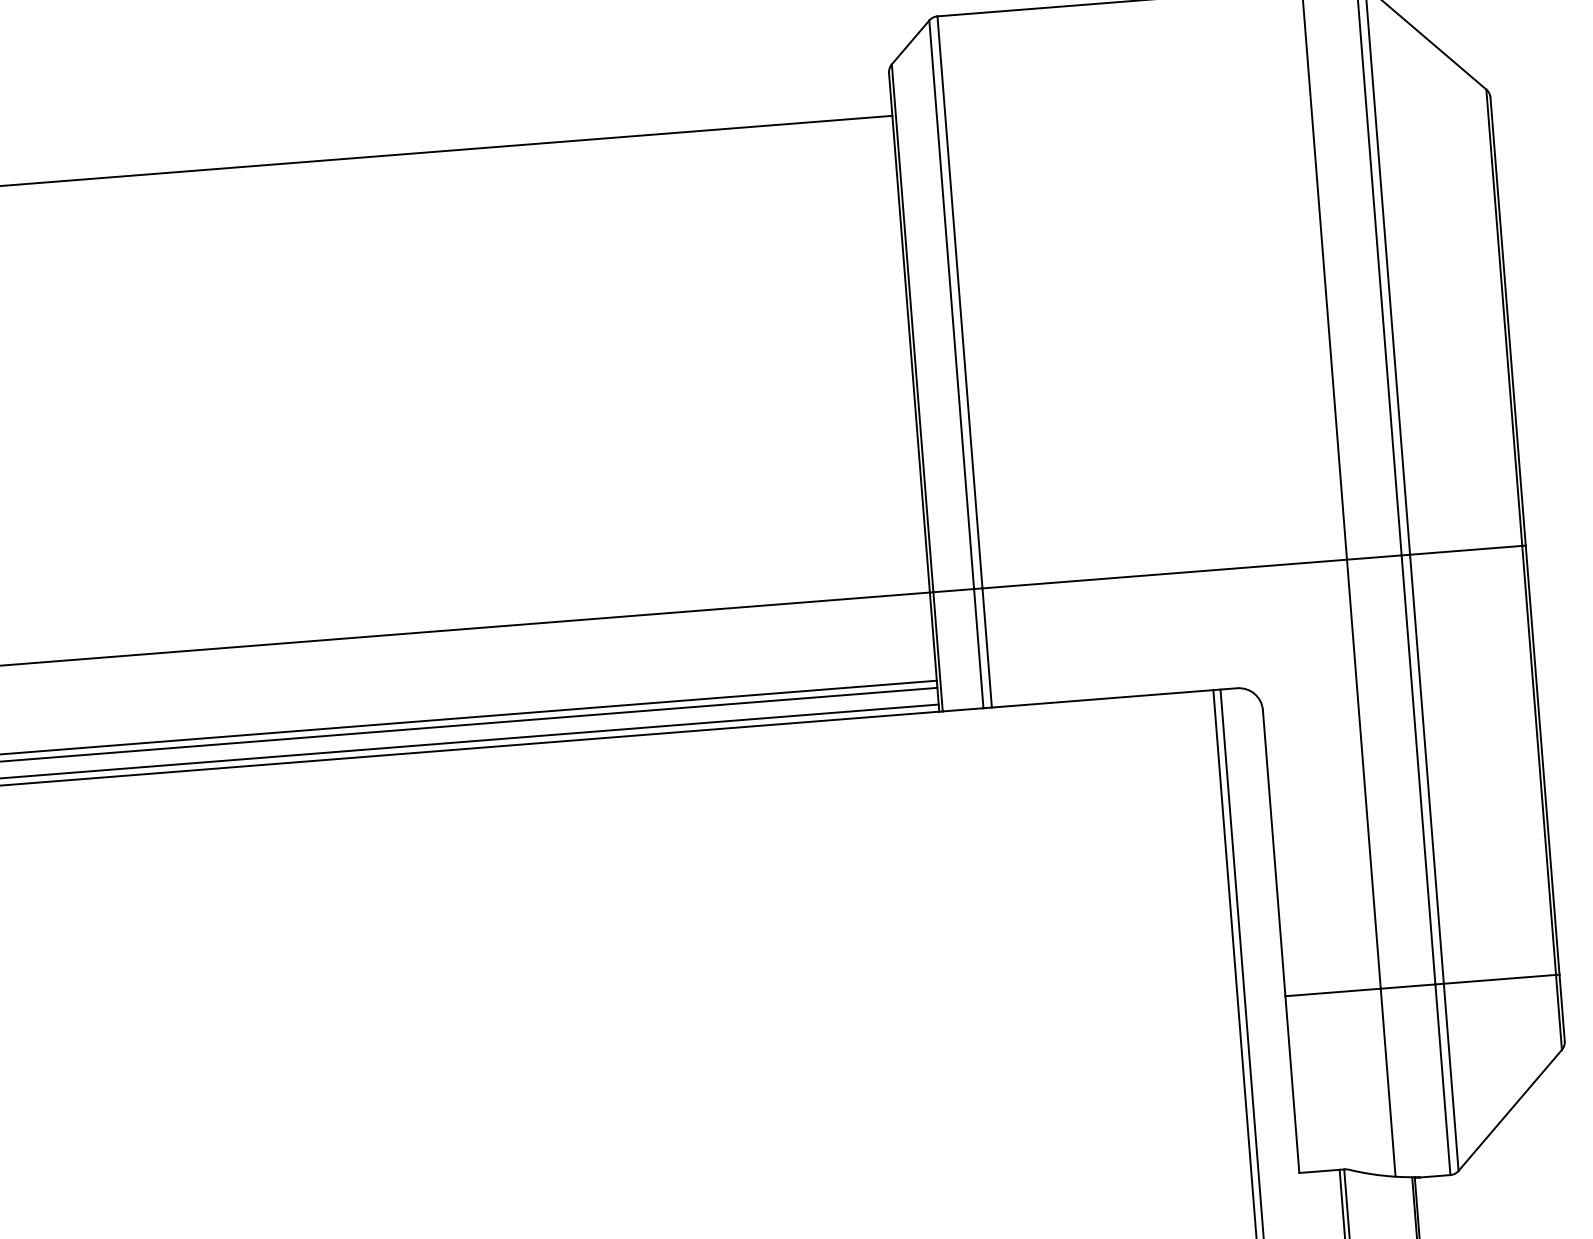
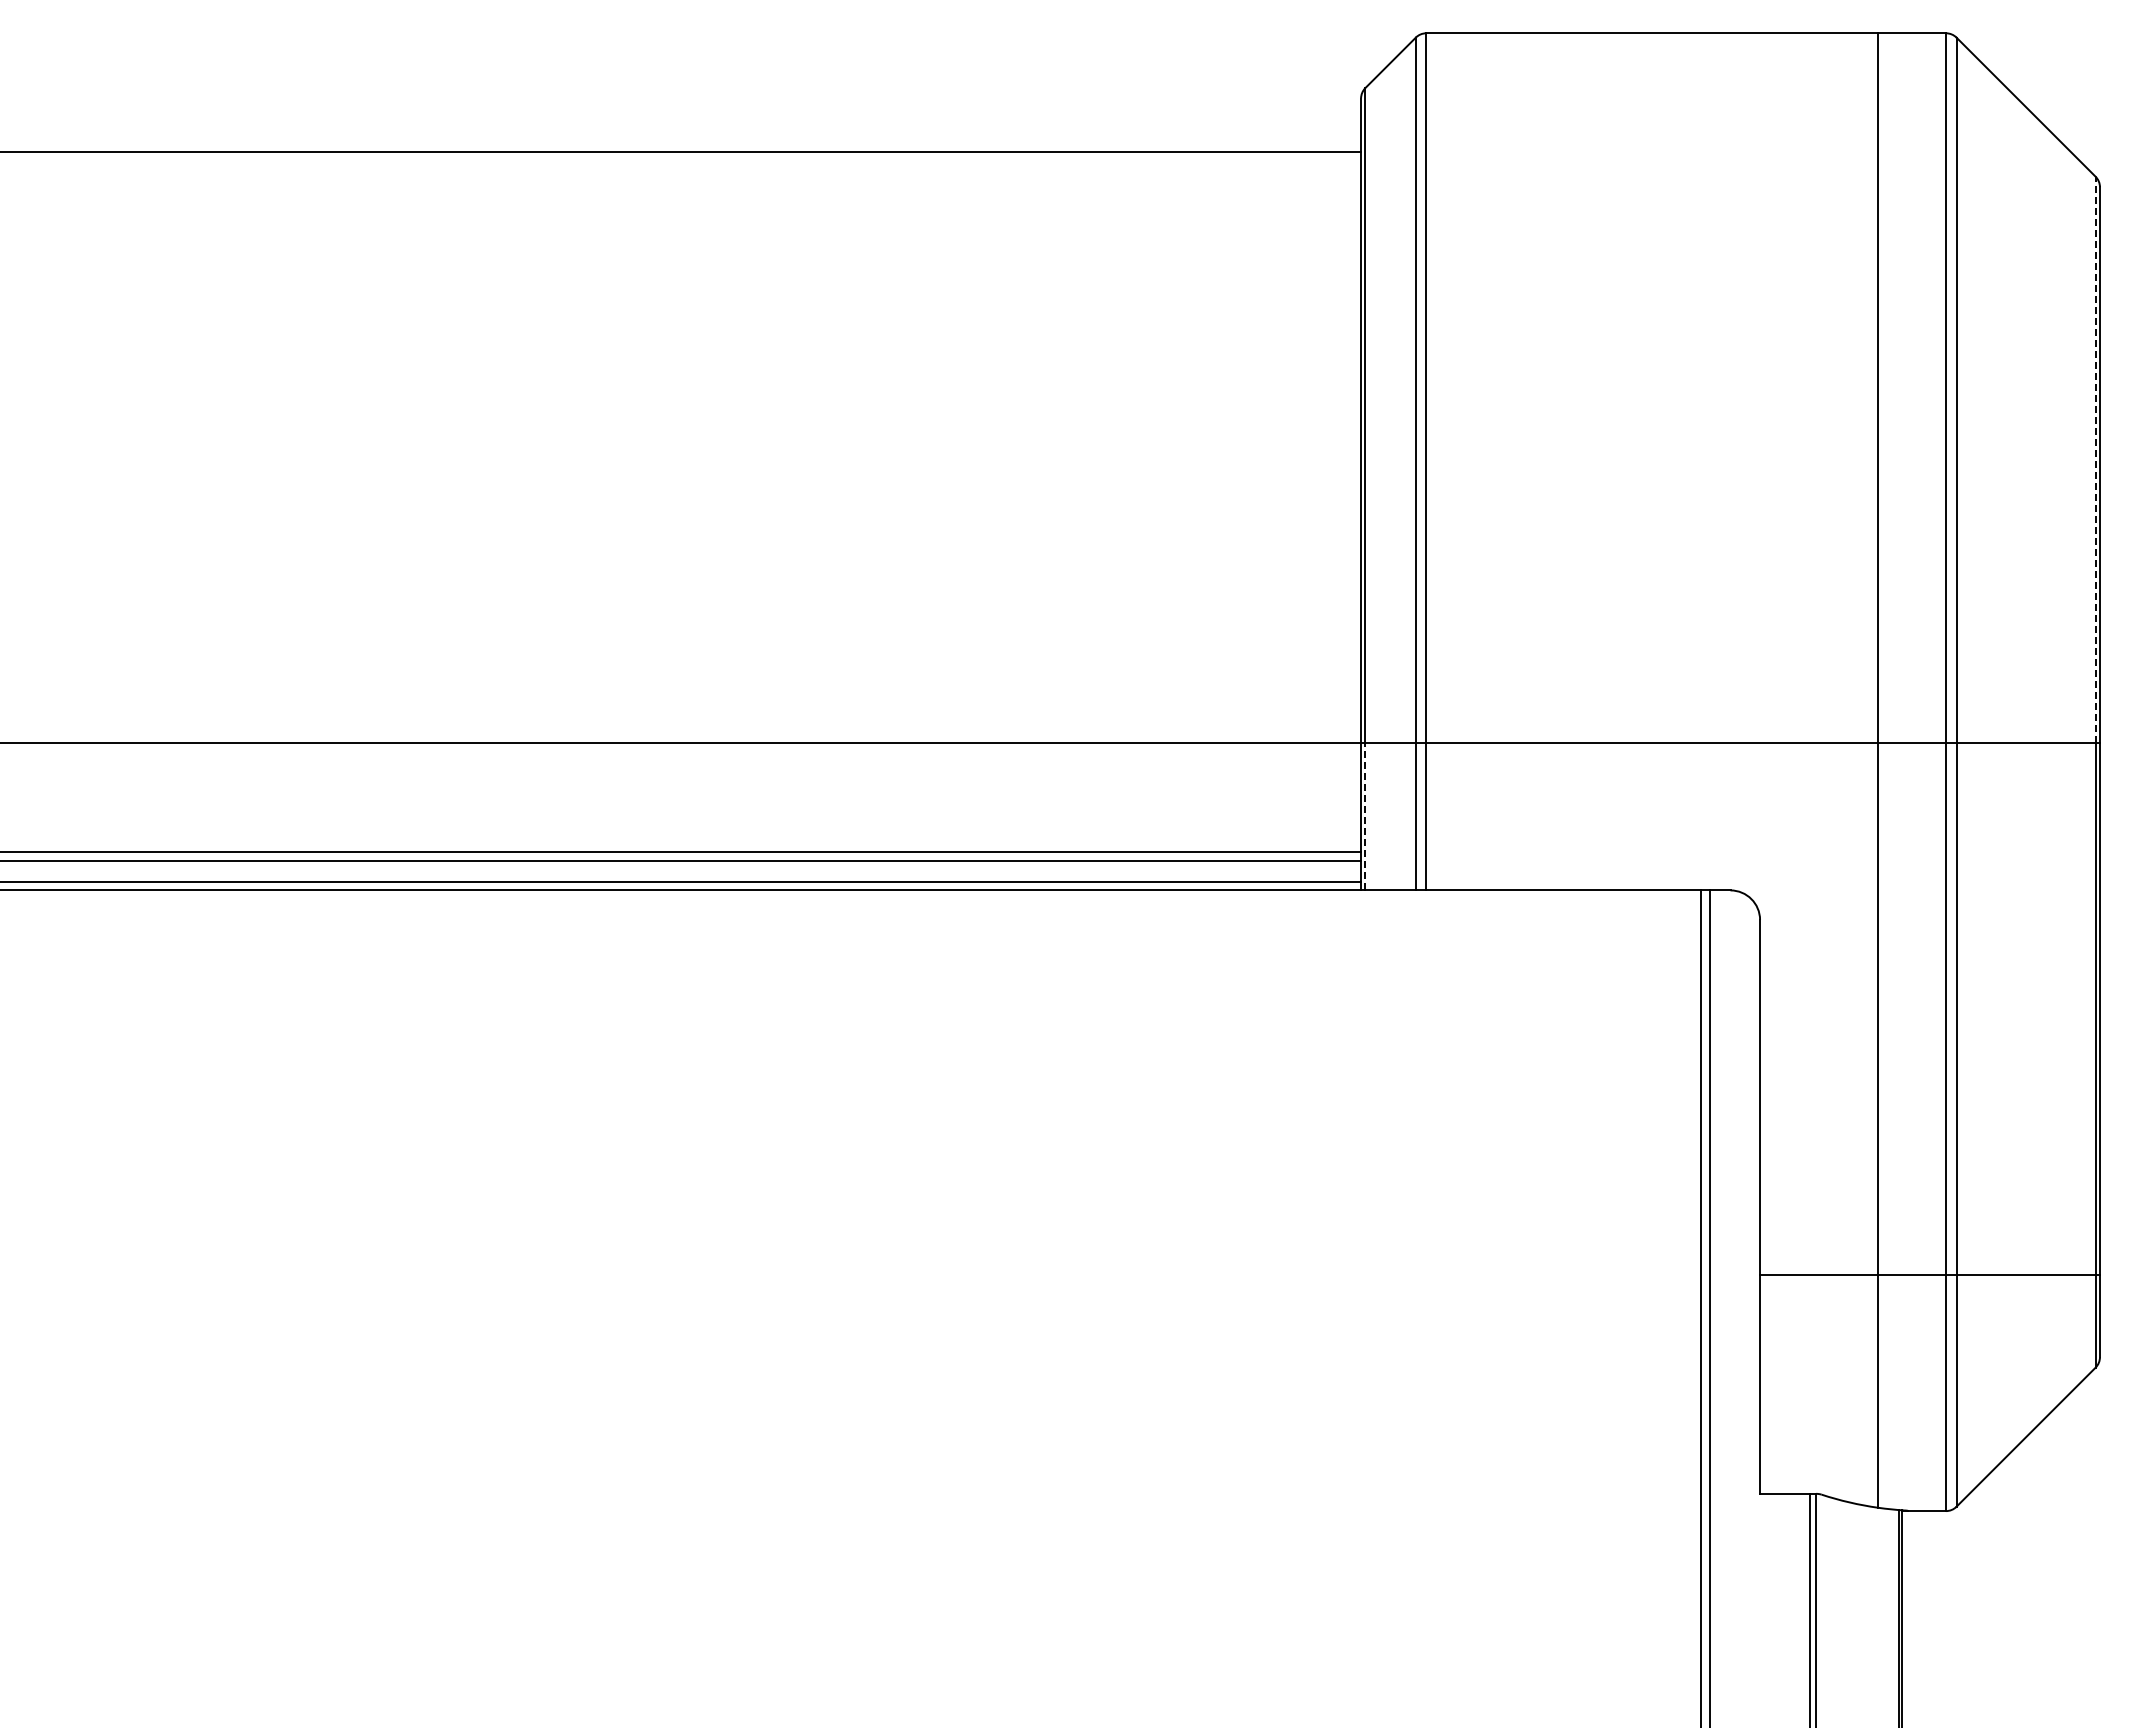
line: (1504, 317) -> (2095, 459), solid -> dashed
line: (938, 651) -> (1365, 816), solid -> dashed

